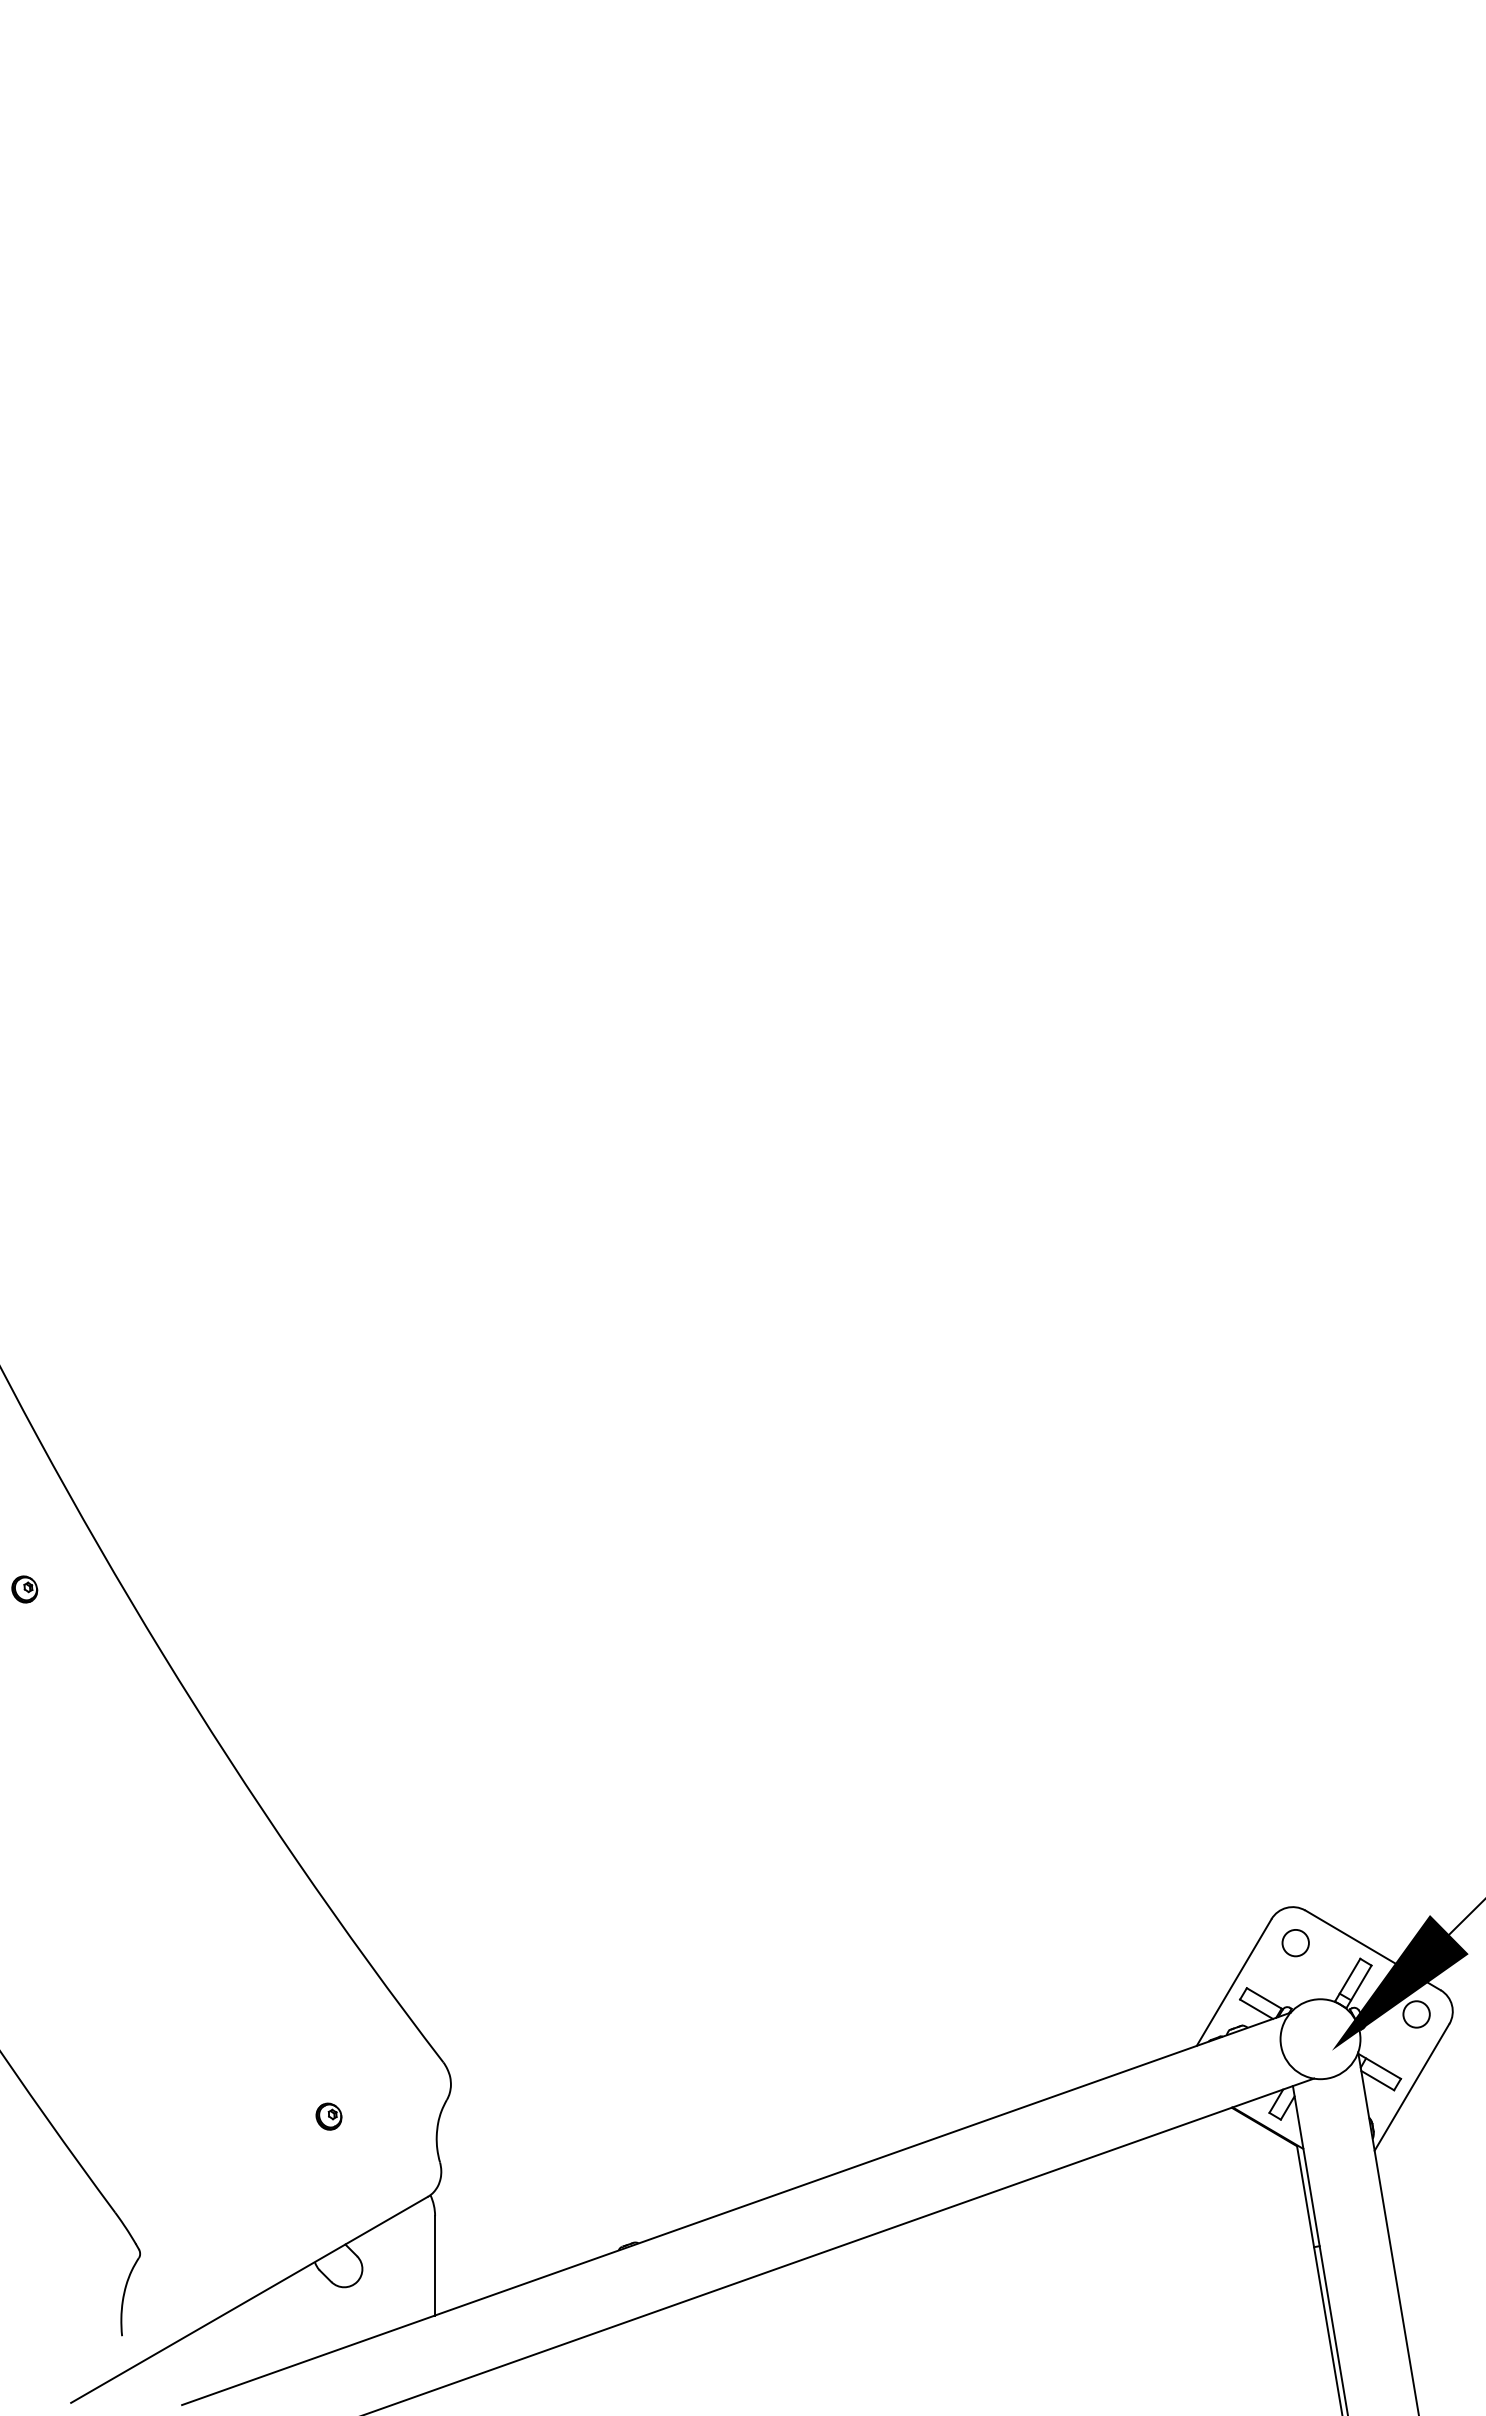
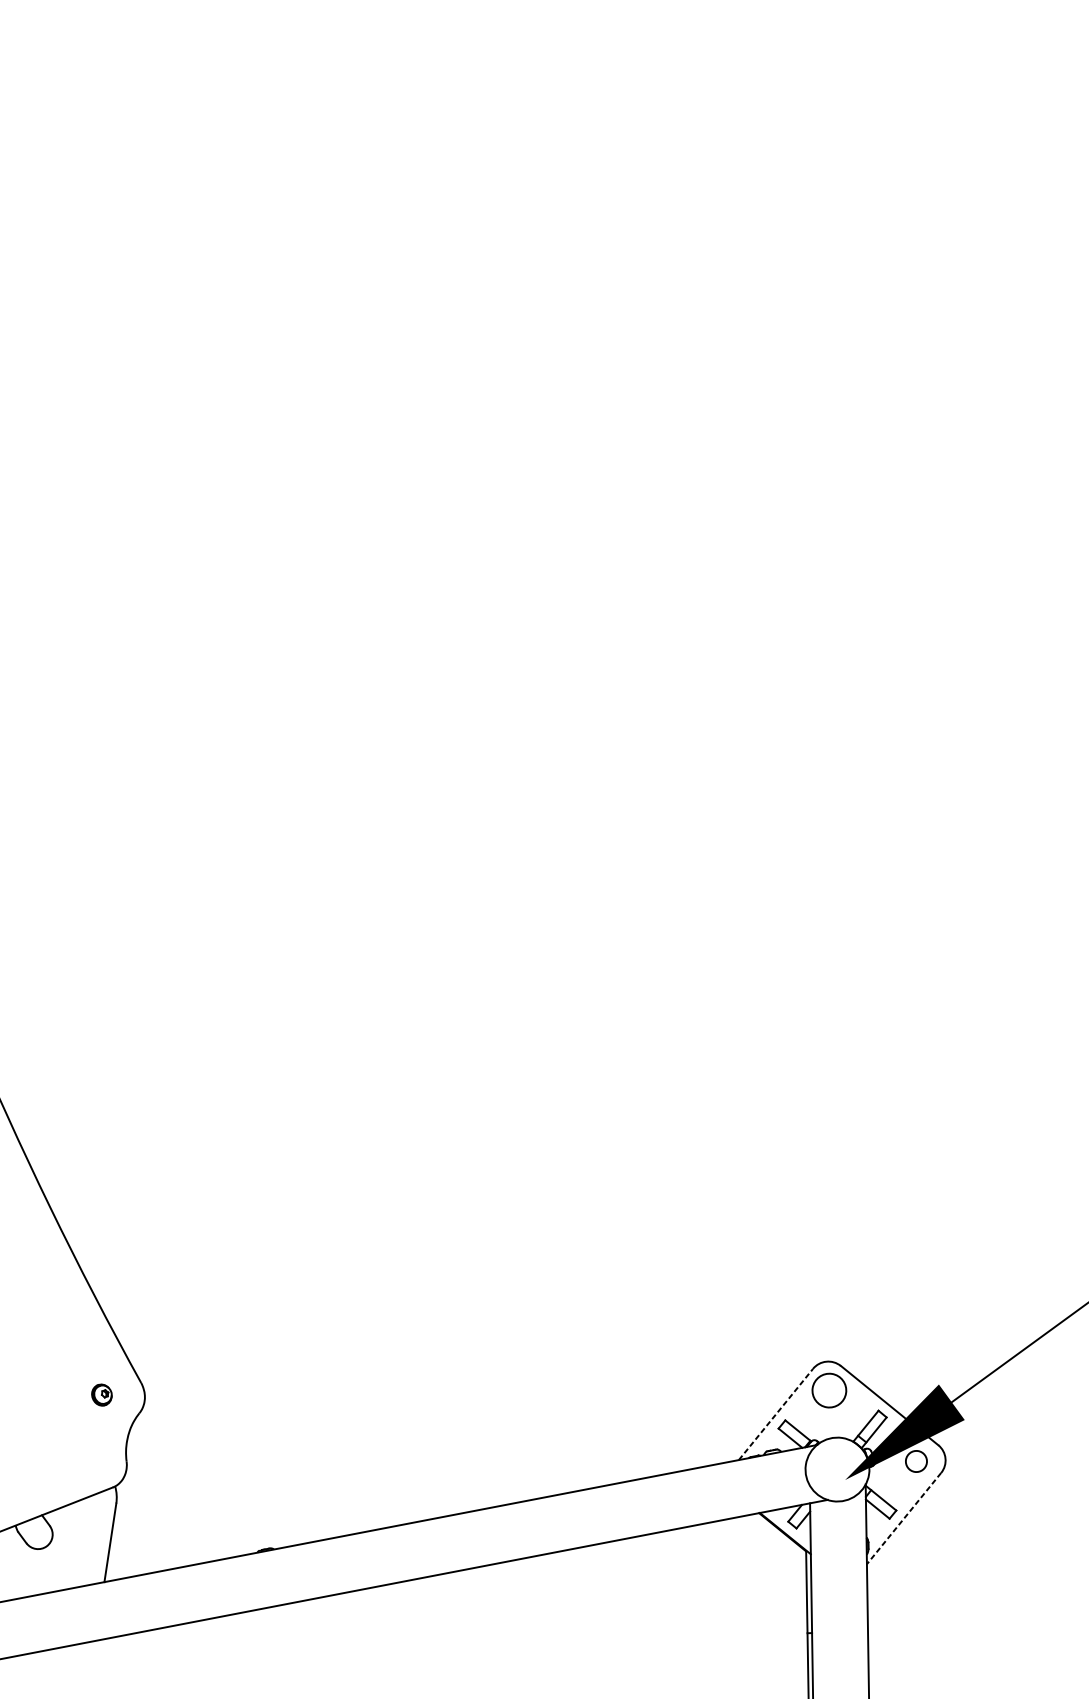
circle: (1295, 1942) -> (829, 1390), size x1.6
line: (1234, 1982) -> (776, 1414), solid -> dashed
line: (1412, 2087) -> (904, 1518), solid -> dashed
part: (328, 2116) -> (101, 1394), moved

